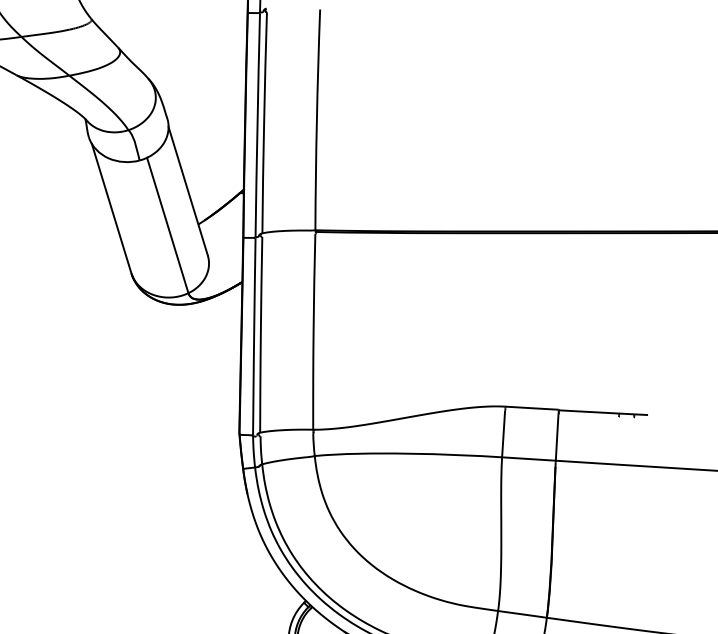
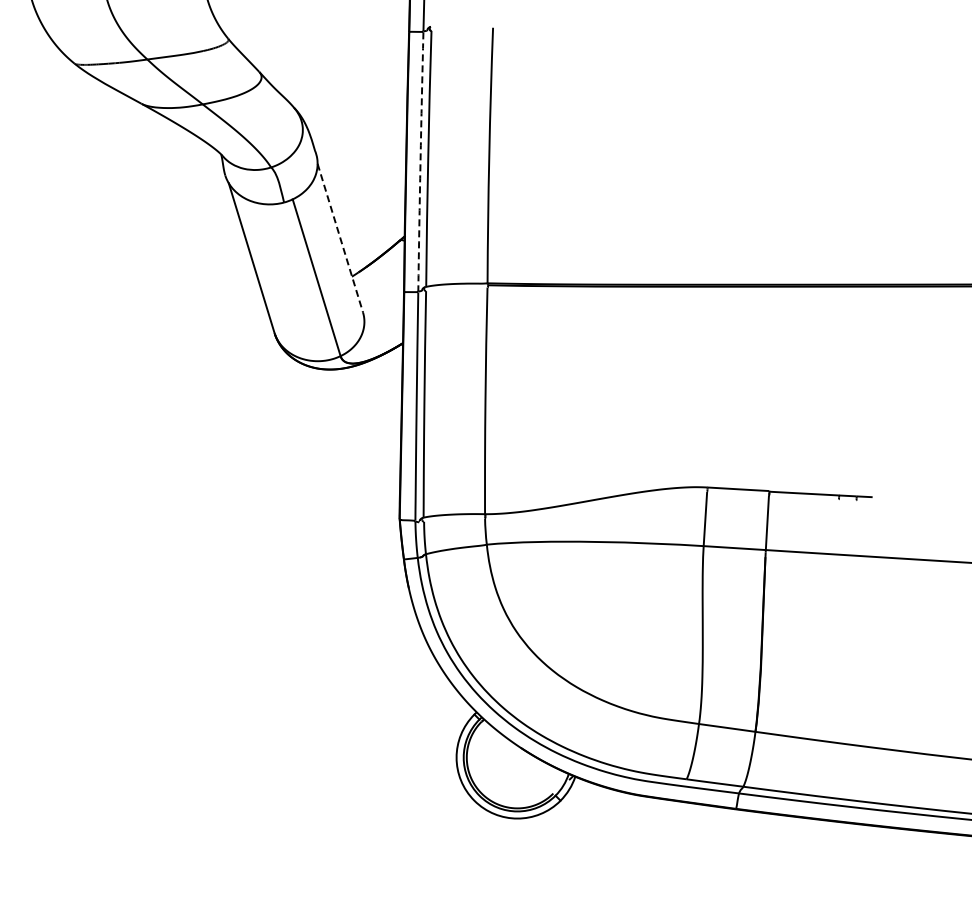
arc: (257, 125) -> (420, 161), solid -> dashed
line: (188, 191) -> (340, 238), solid -> dashed

